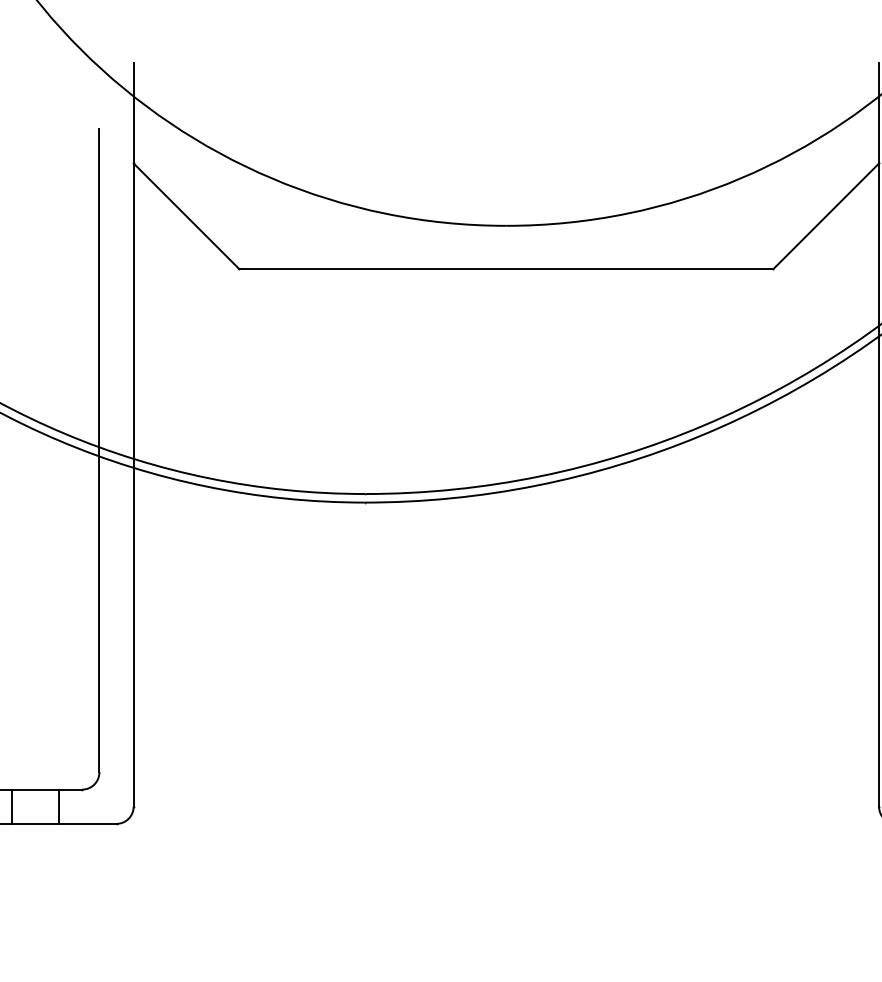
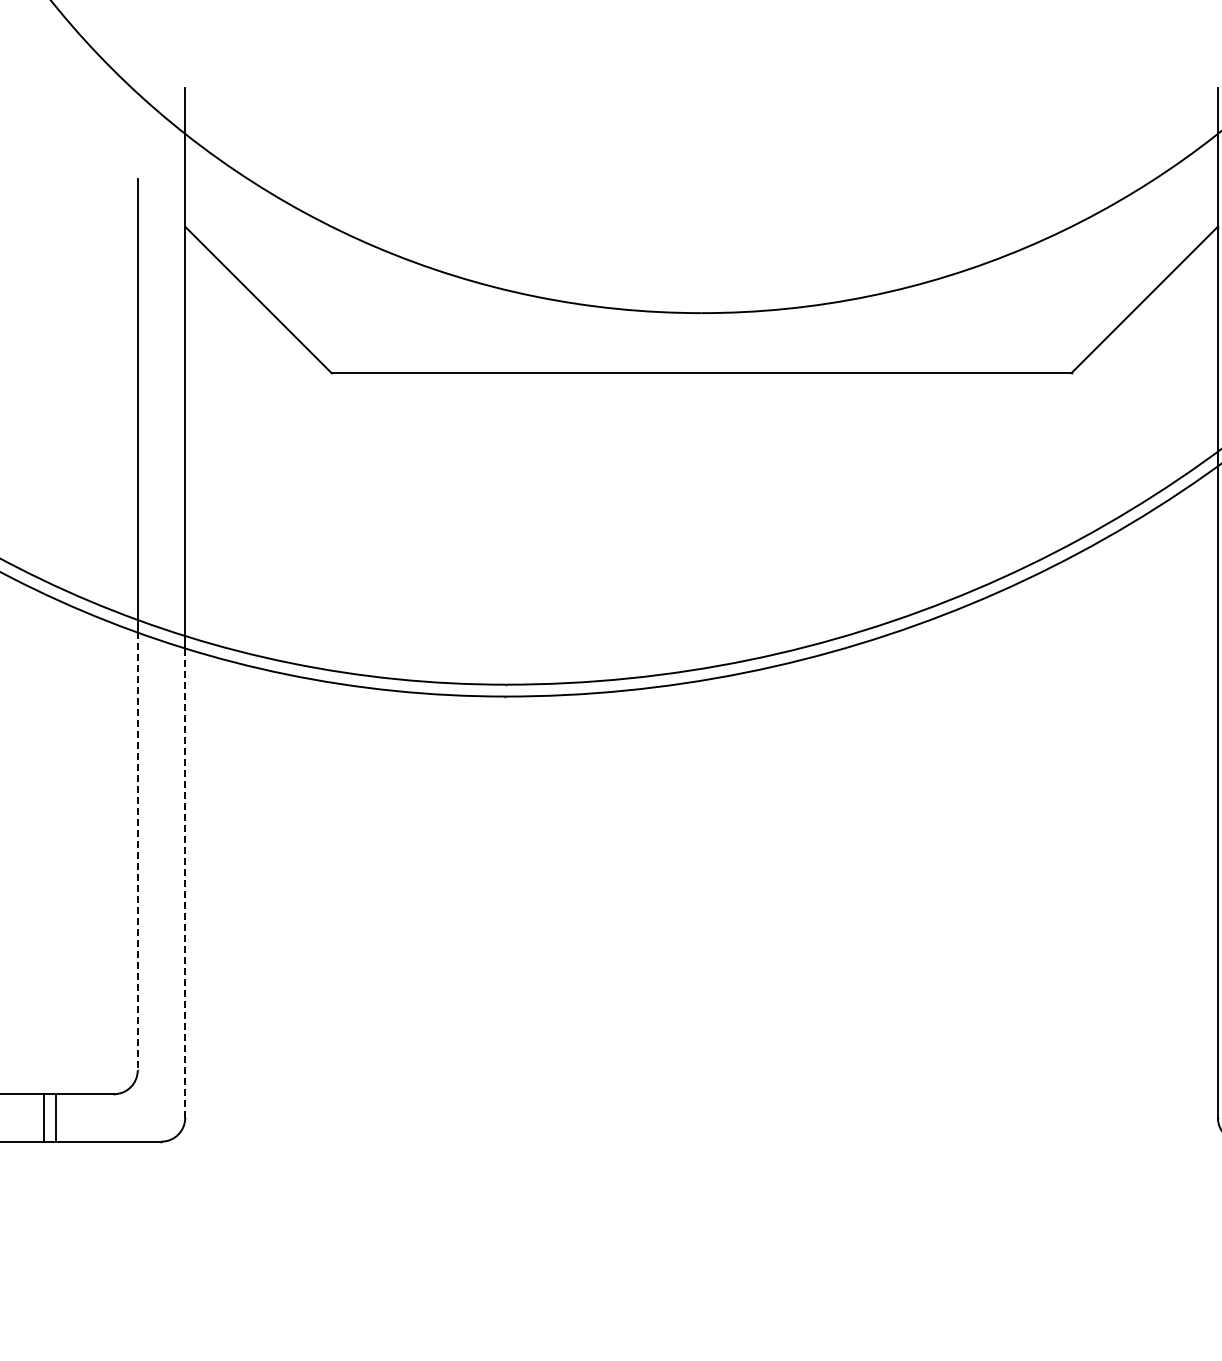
line: (99, 614) -> (137, 851), solid -> dashed
line: (133, 637) -> (185, 883), solid -> dashed
line: (11, 806) -> (56, 1117), moved
line: (58, 806) -> (44, 1117), moved

